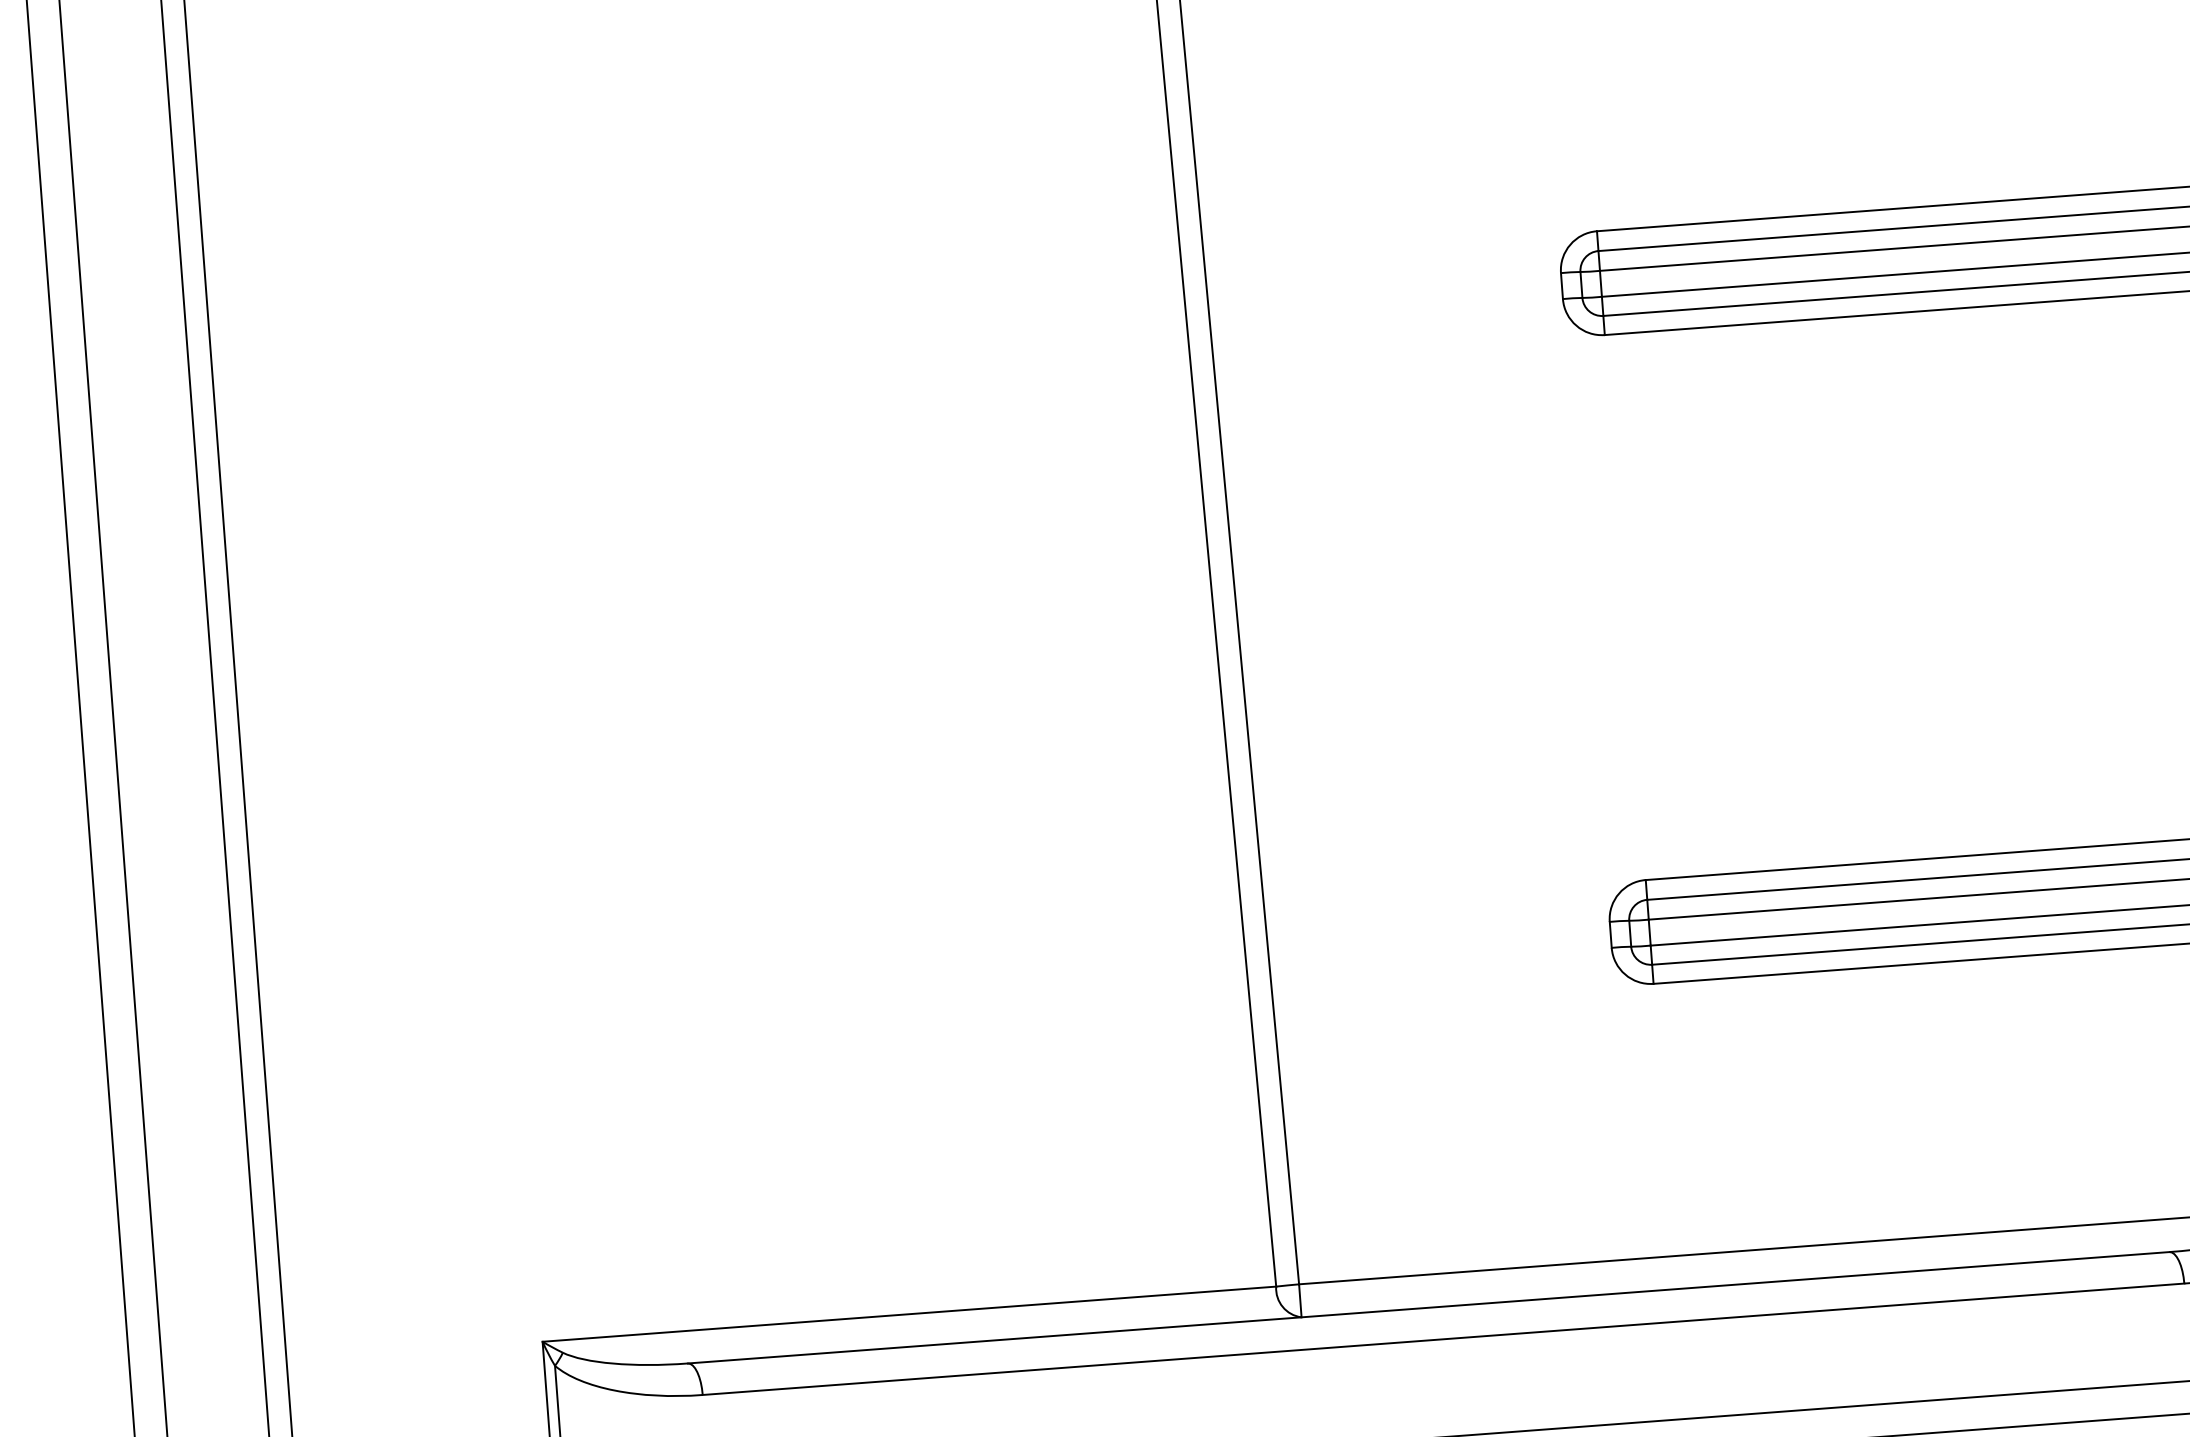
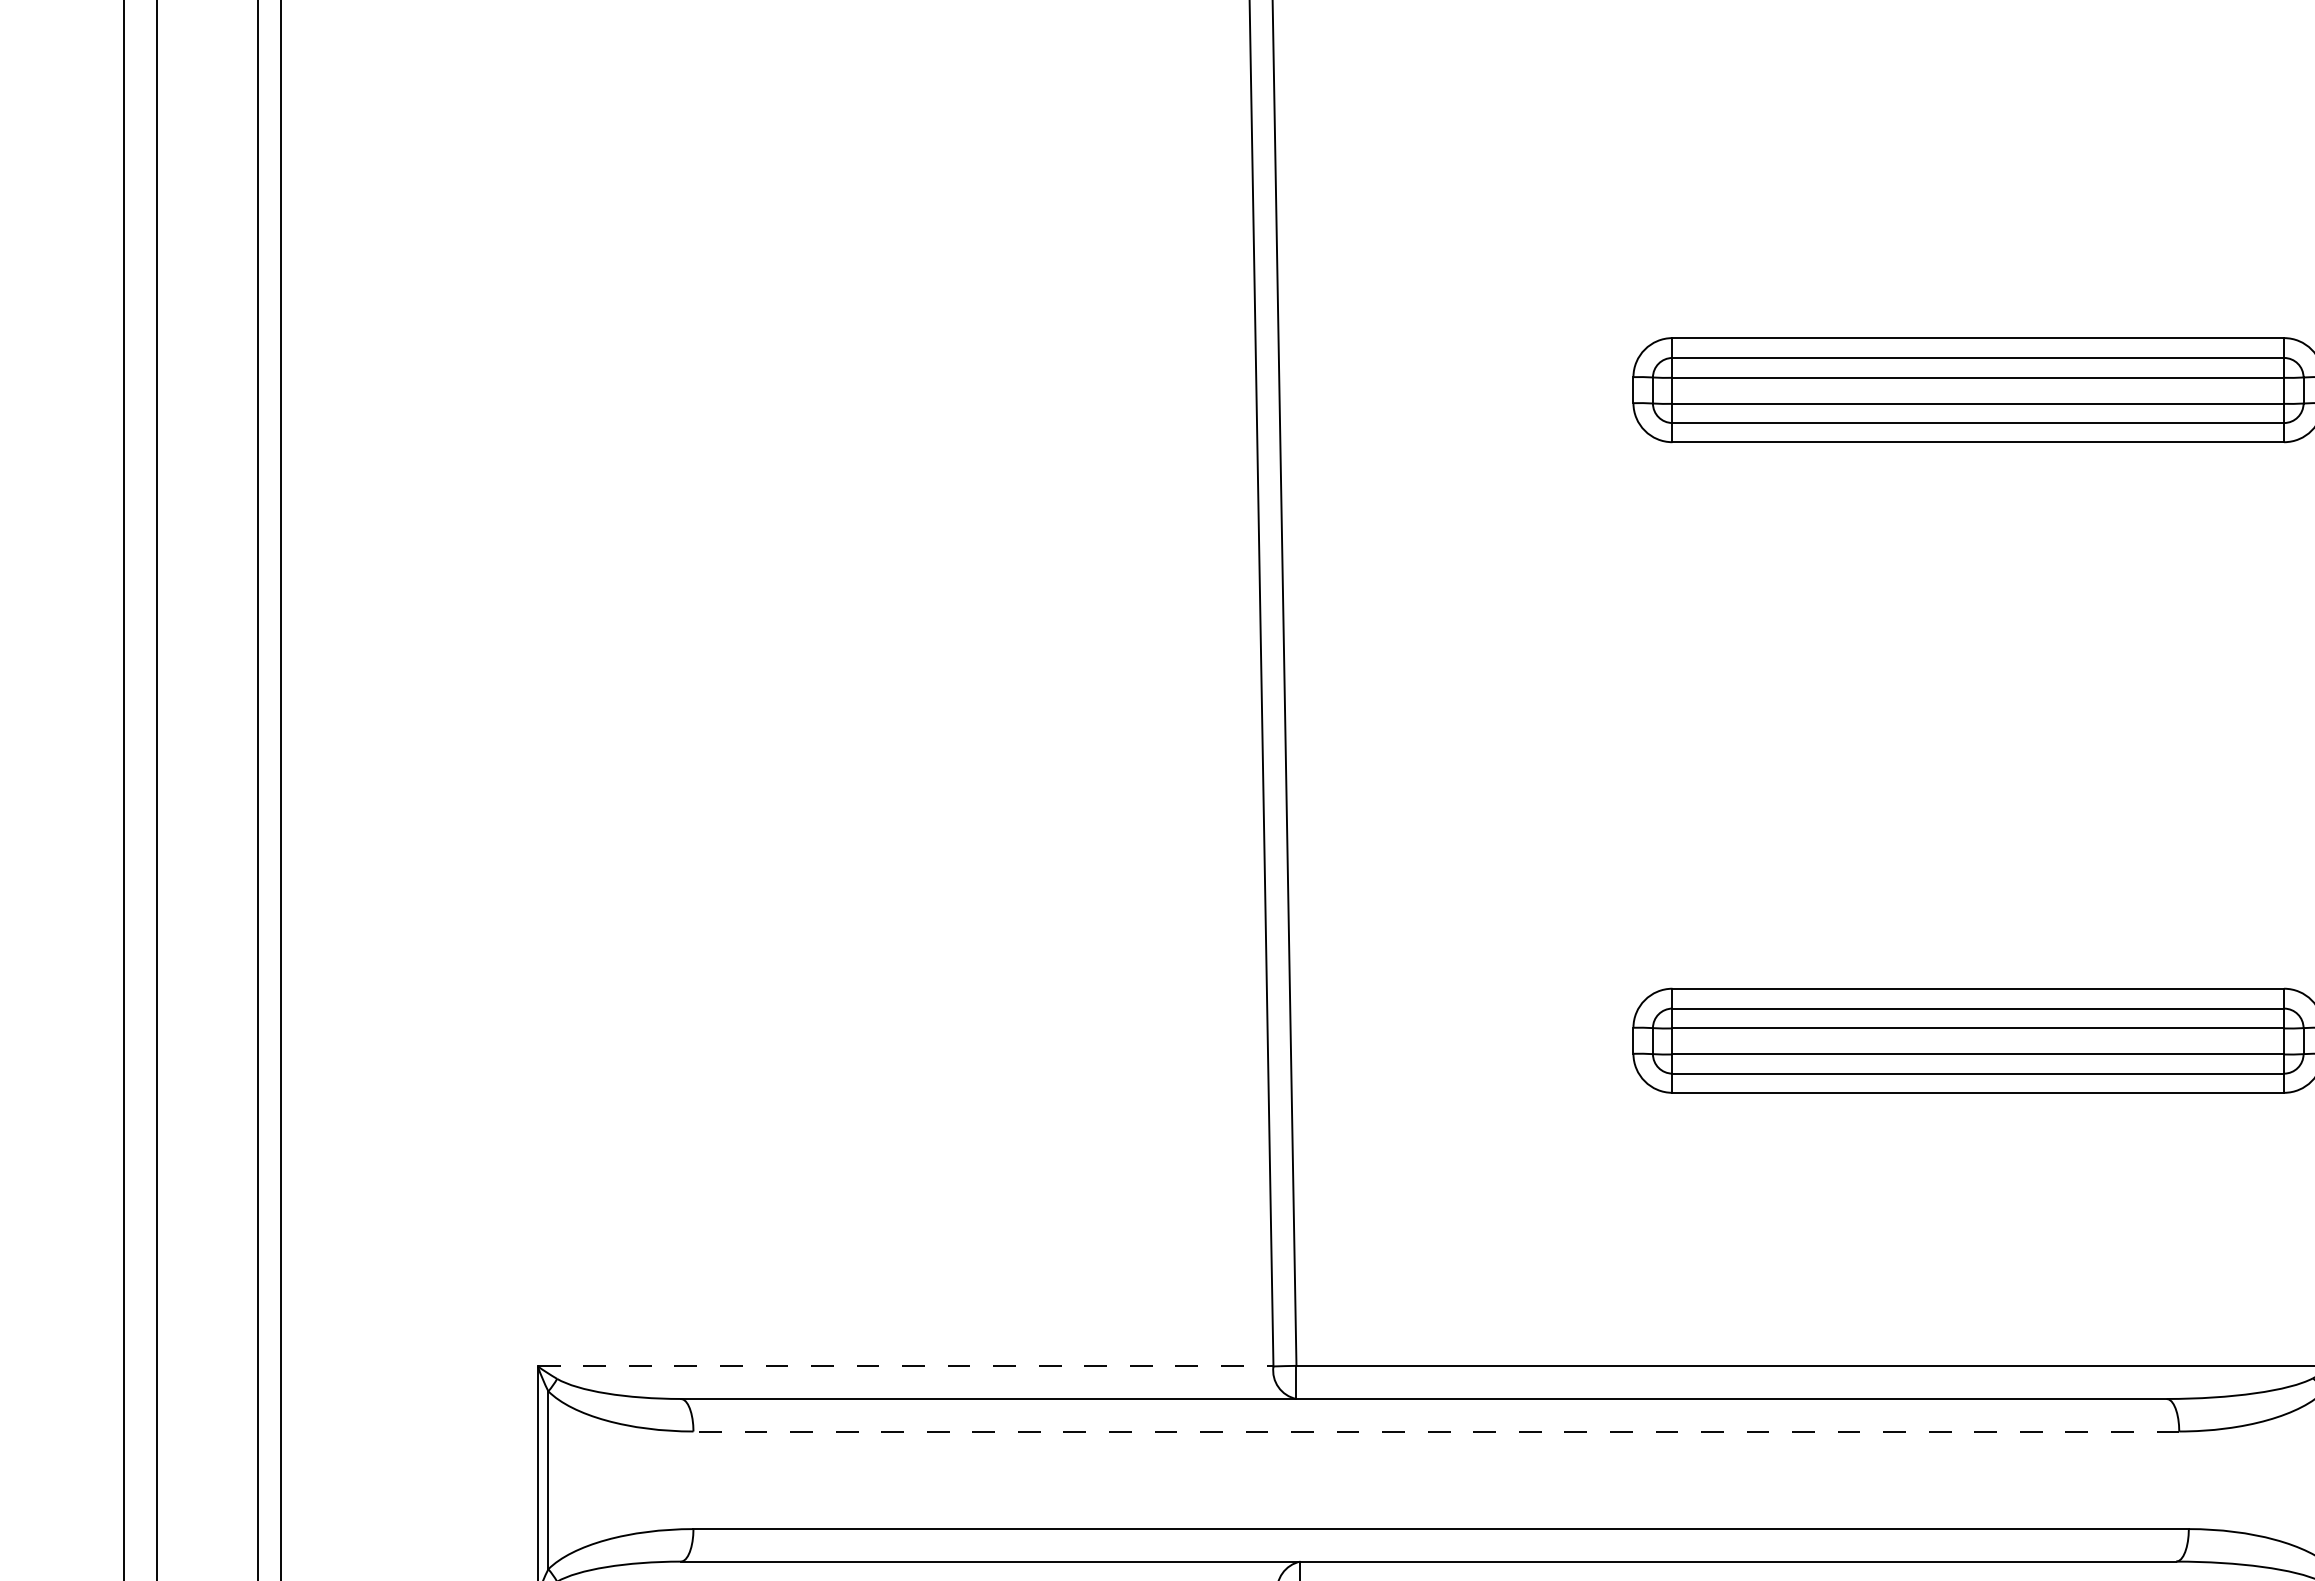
line: (909, 1314) -> (905, 1366), solid -> dashed
line: (1443, 1339) -> (1436, 1431), solid -> dashed

